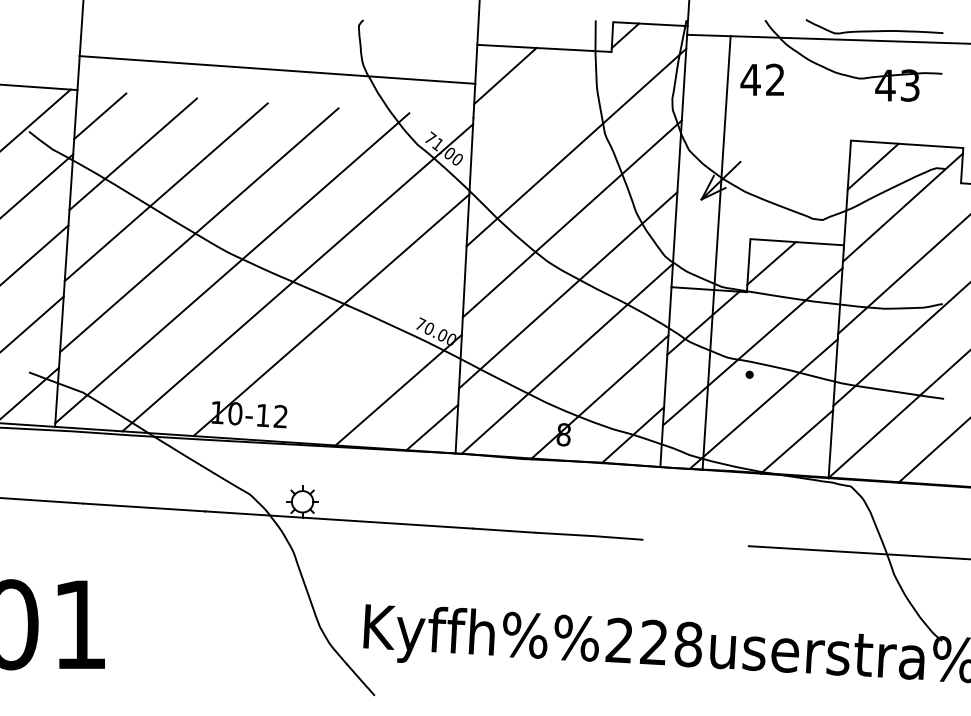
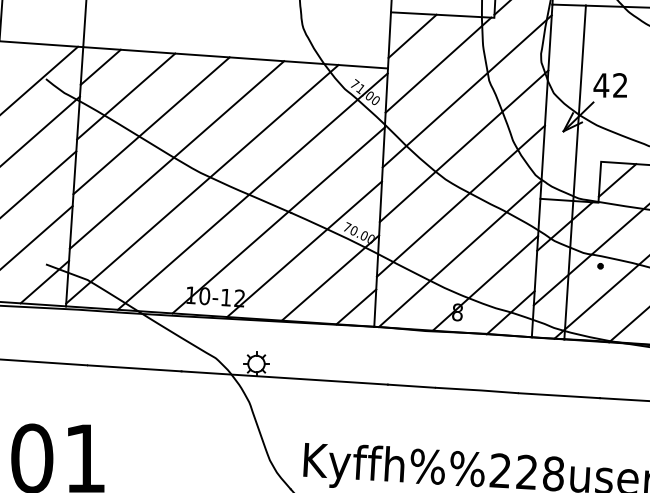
line: (277, 69) -> (235, 57), moved
text: (761, 79) -> (609, 85), moved
line: (538, 113) -> (438, 65), added
line: (364, 352) -> (304, 249), added
line: (695, 542) -> (558, 395), added

